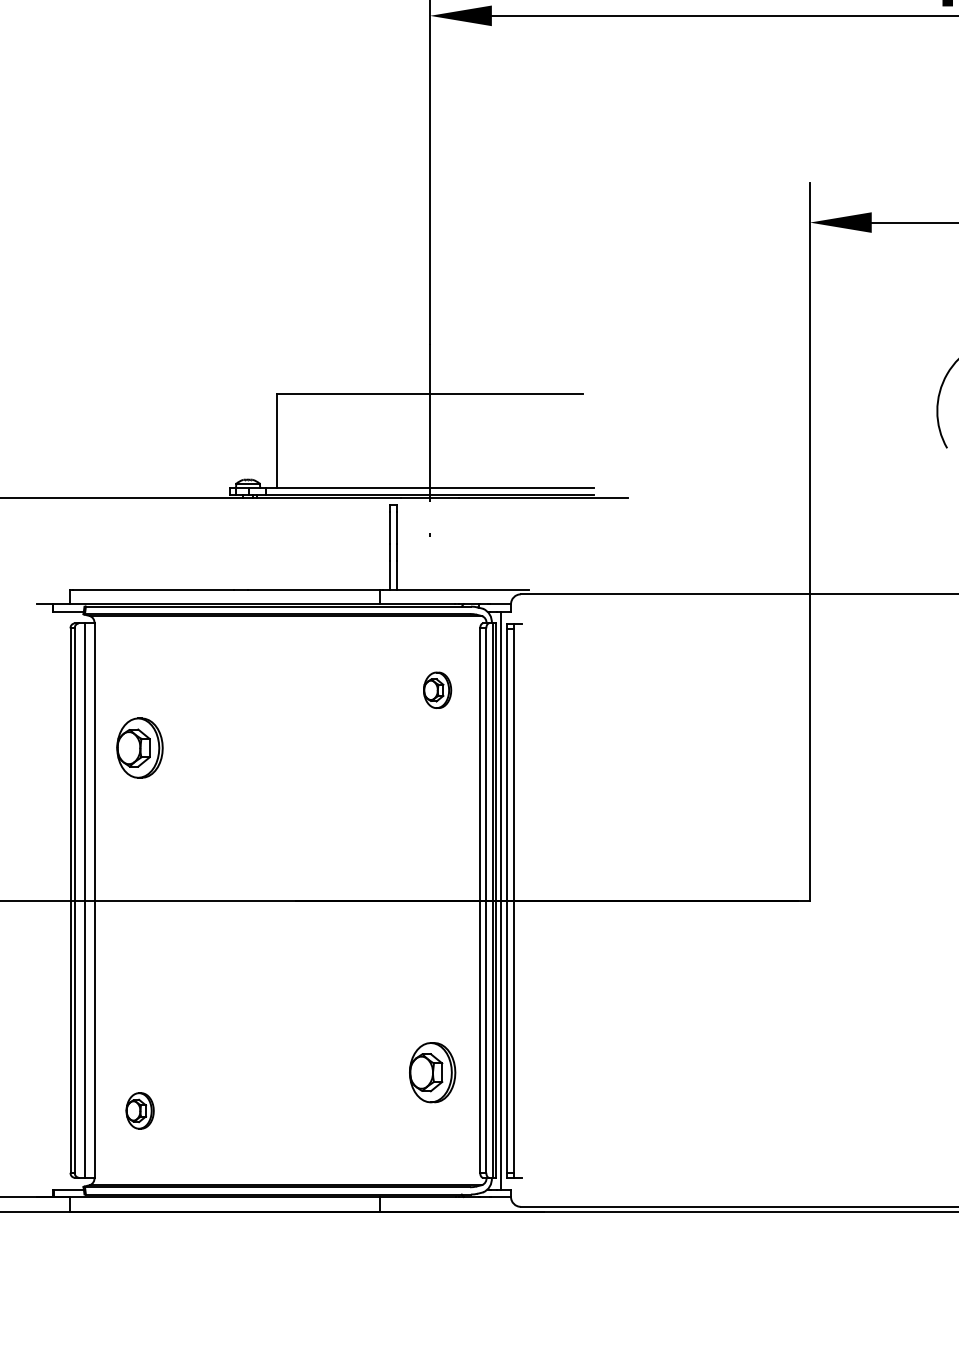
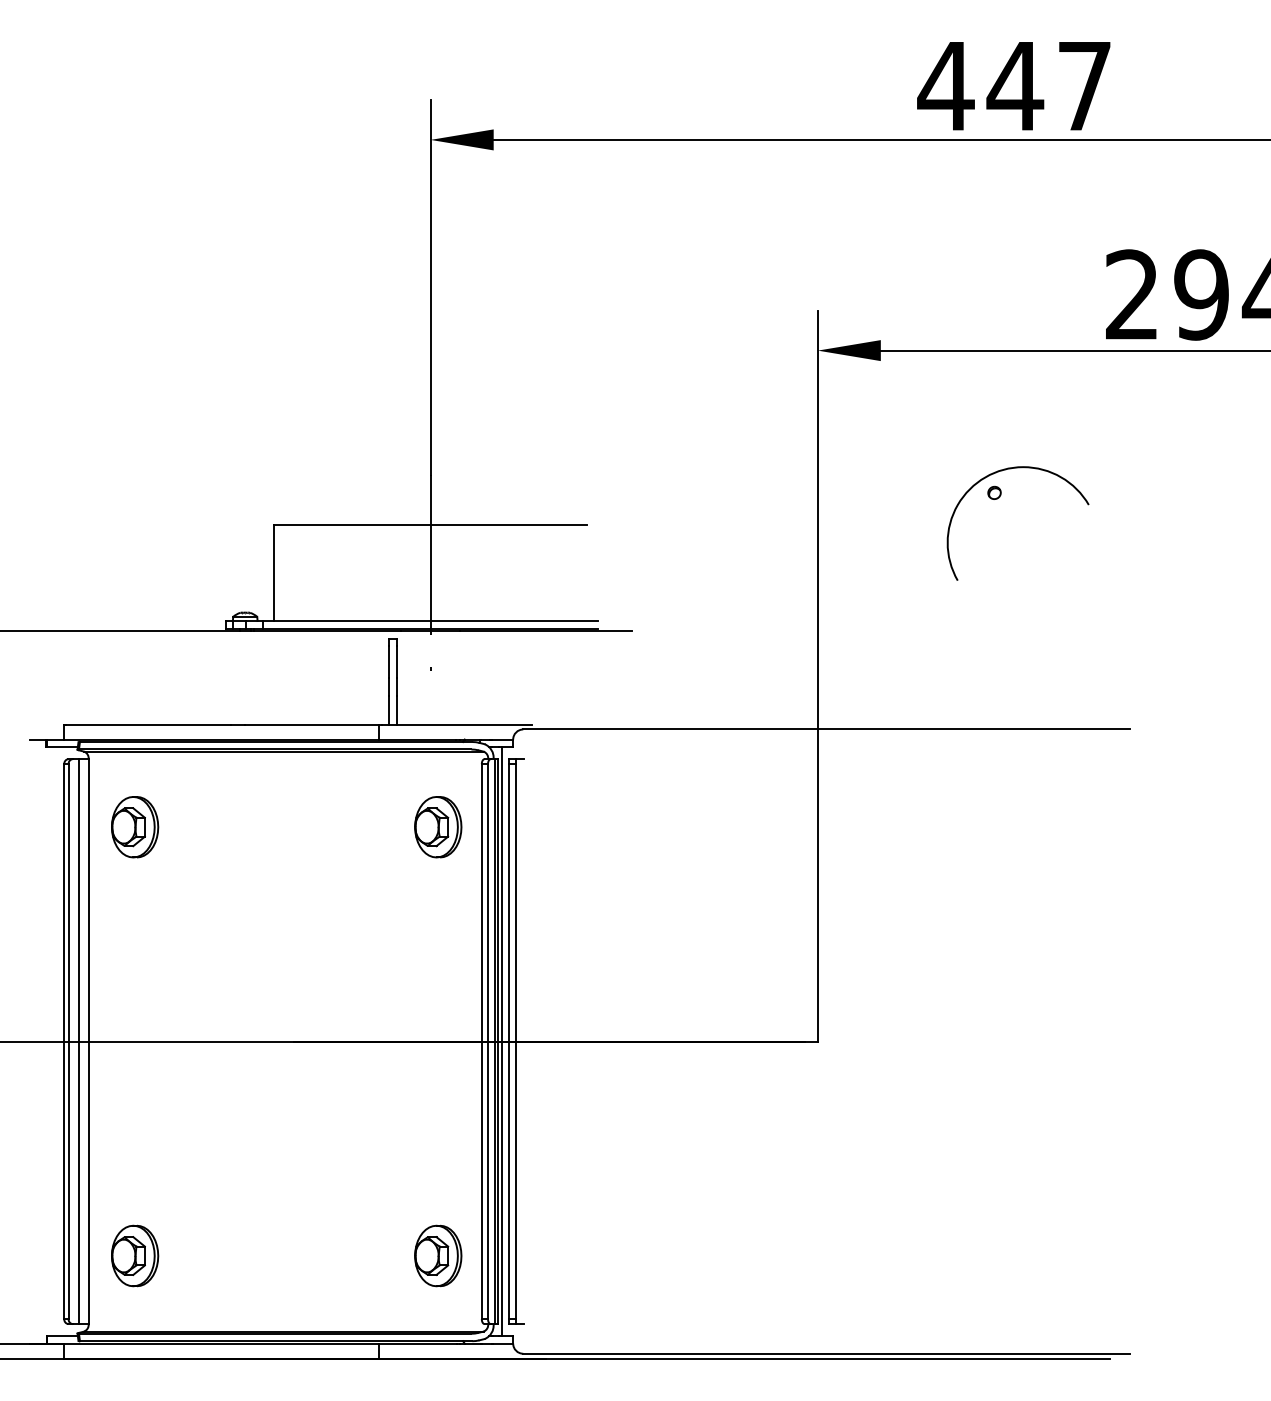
part: (437, 690) -> (438, 827), size x1.67
part: (140, 748) -> (135, 827), moved
part: (432, 1072) -> (438, 1255), moved
part: (140, 1110) -> (135, 1255), size x1.67

